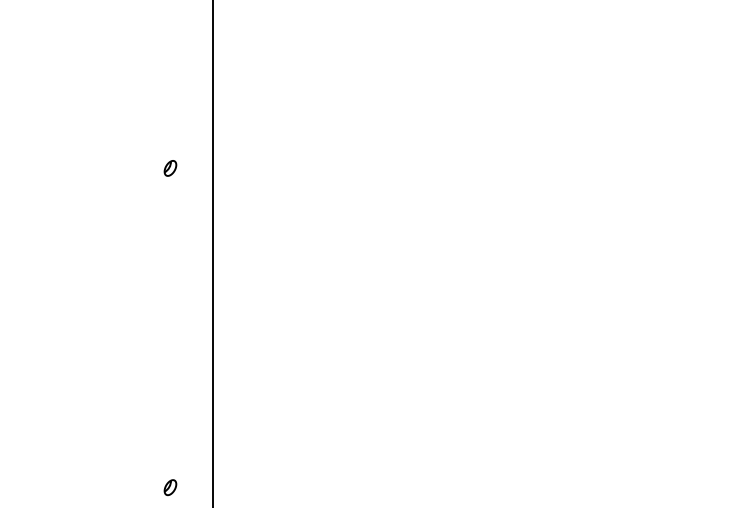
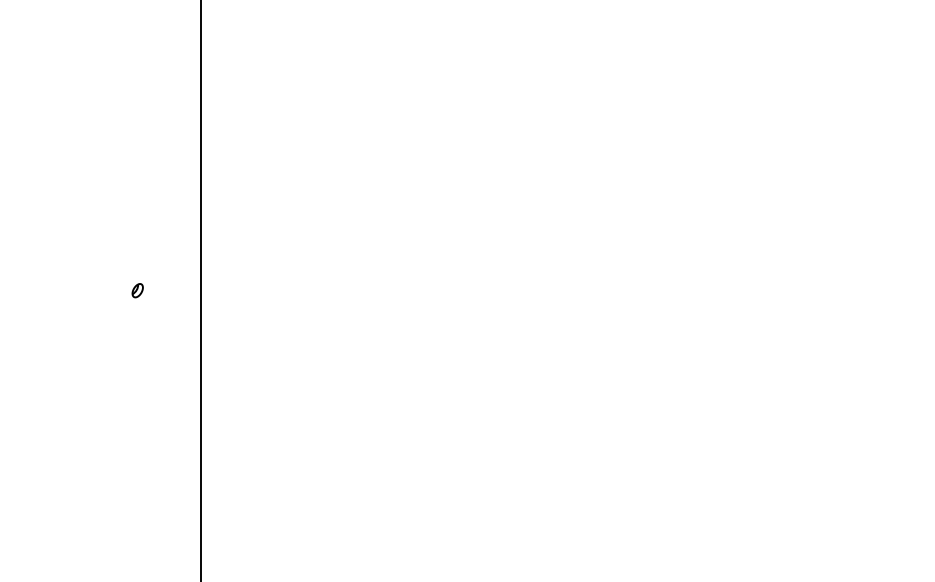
part: (170, 168) -> (137, 290), size x0.6

